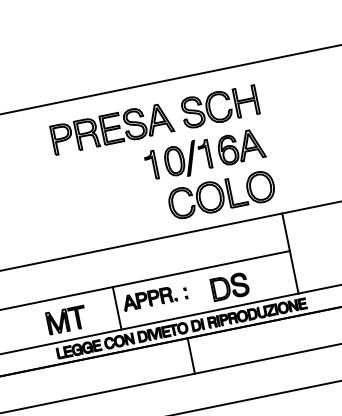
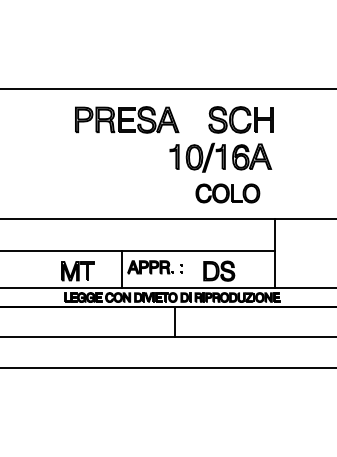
part: (112, 128) -> (127, 119), moved
part: (221, 195) -> (227, 193), size x0.7

